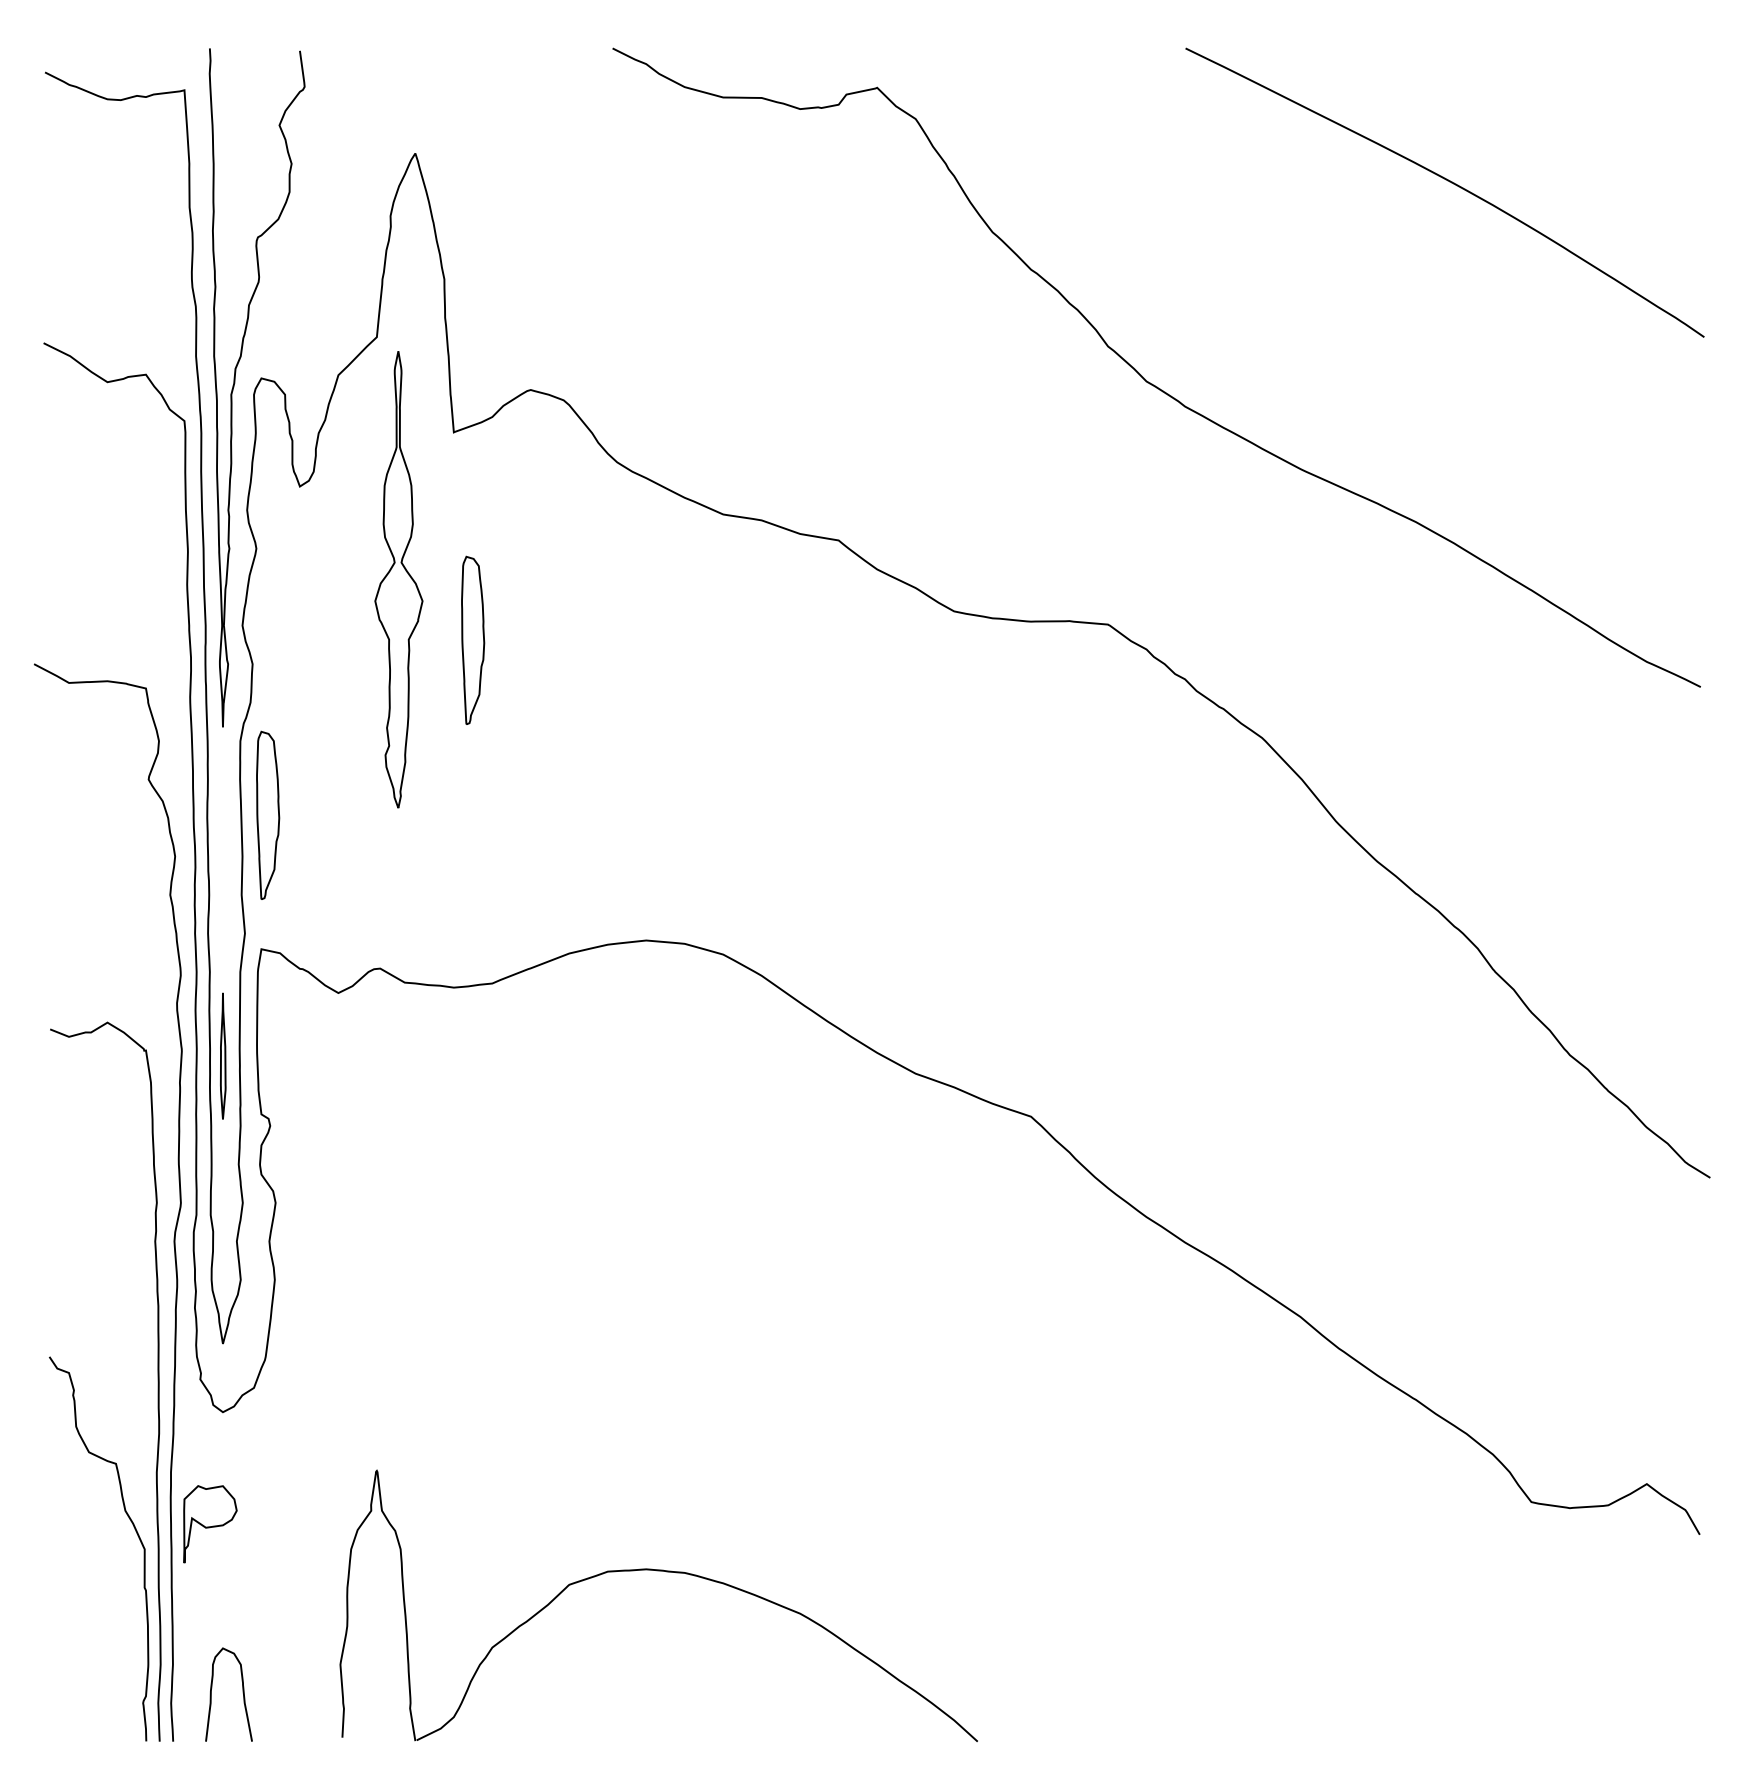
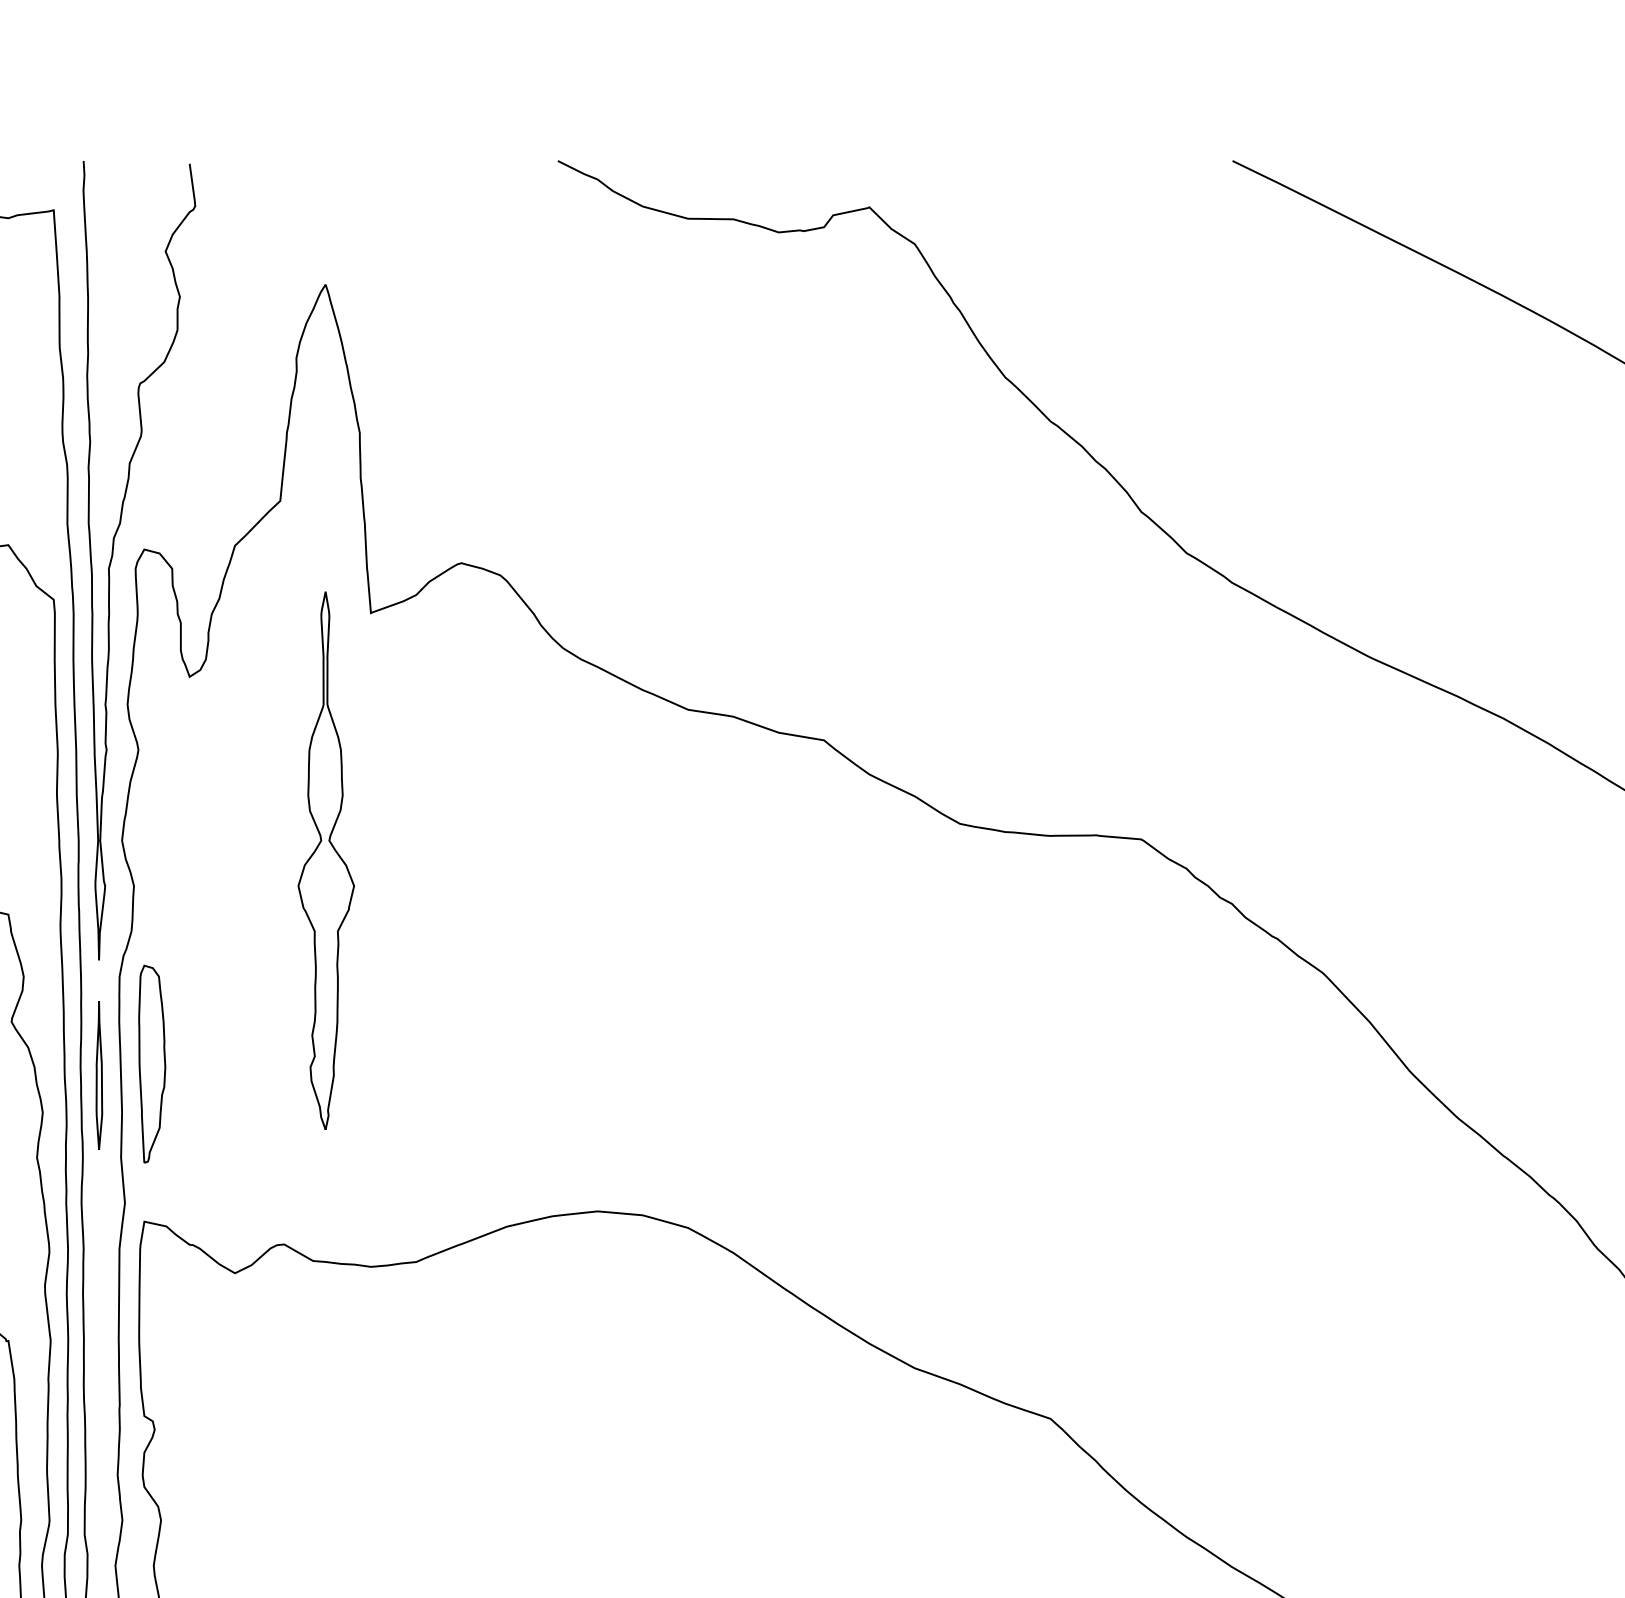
part: (398, 579) -> (325, 860), moved
part: (473, 639) -> (394, 856), removed
part: (223, 1055) -> (99, 1074), moved

